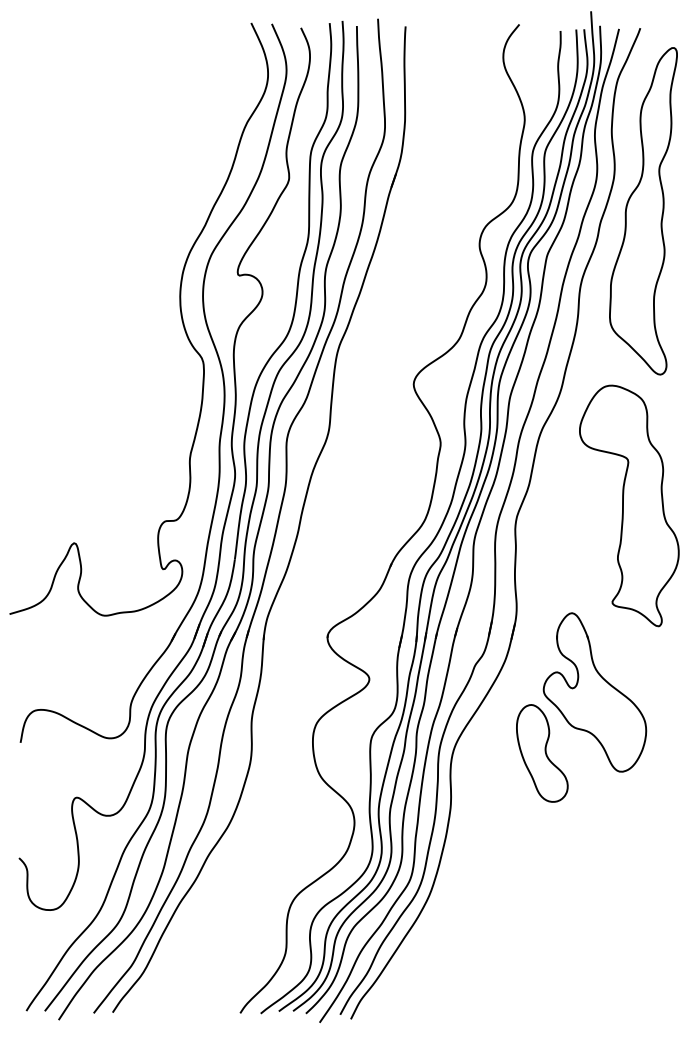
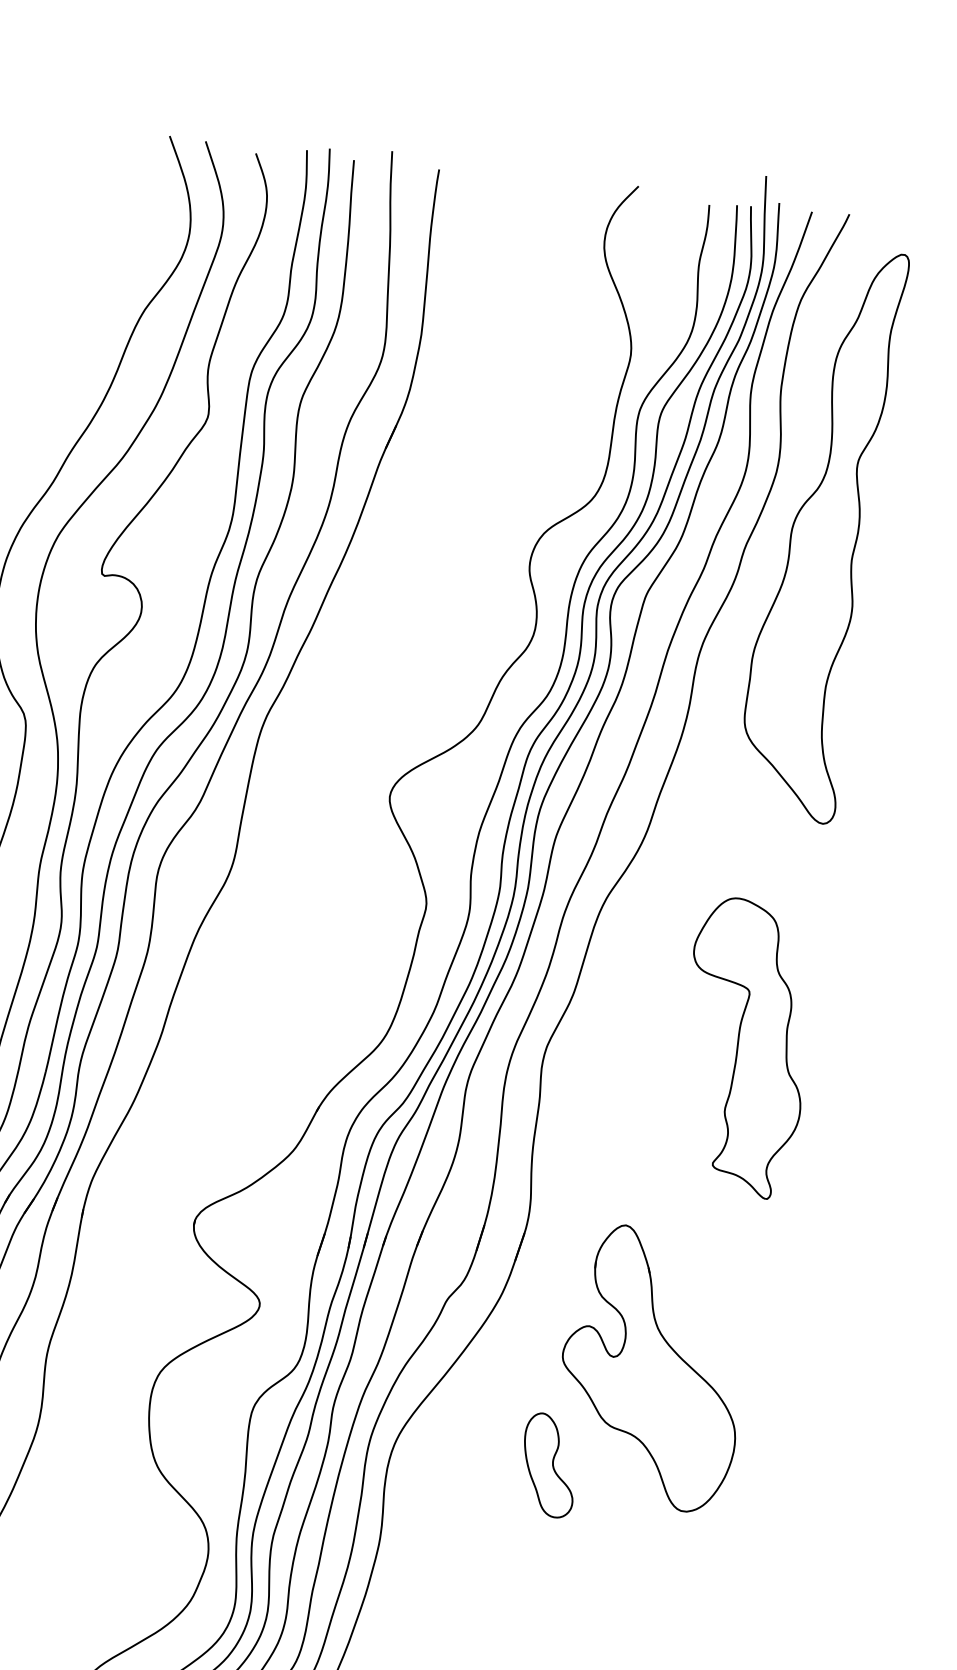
part: (629, 505) -> (745, 1047), size x0.7
part: (542, 753) -> (549, 1465), size x0.6

